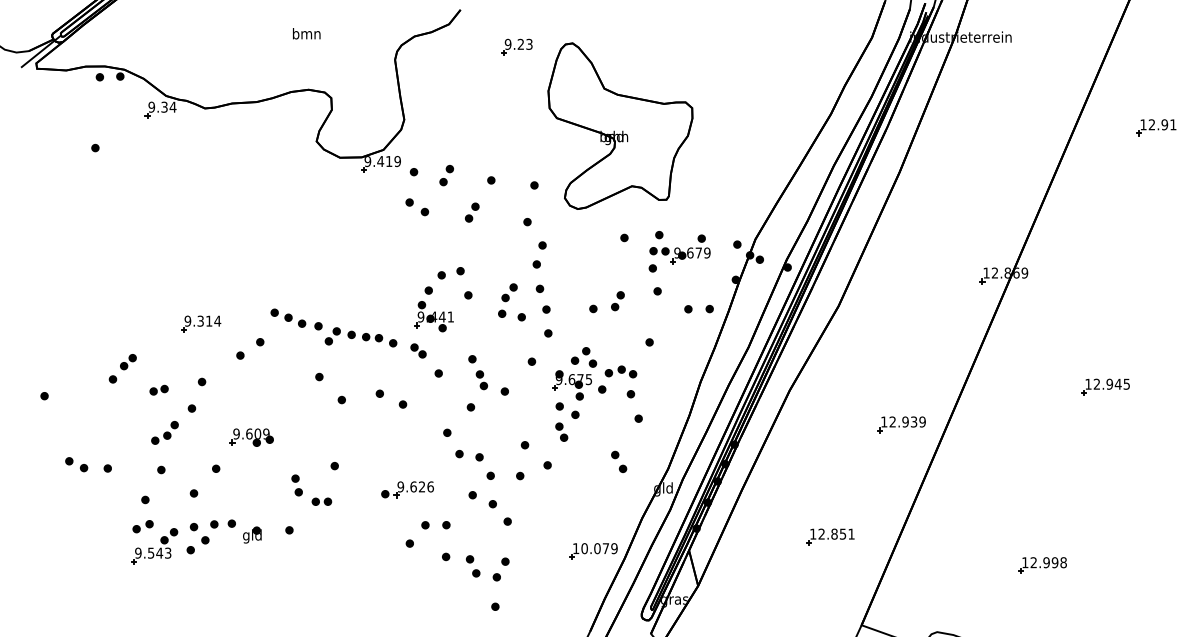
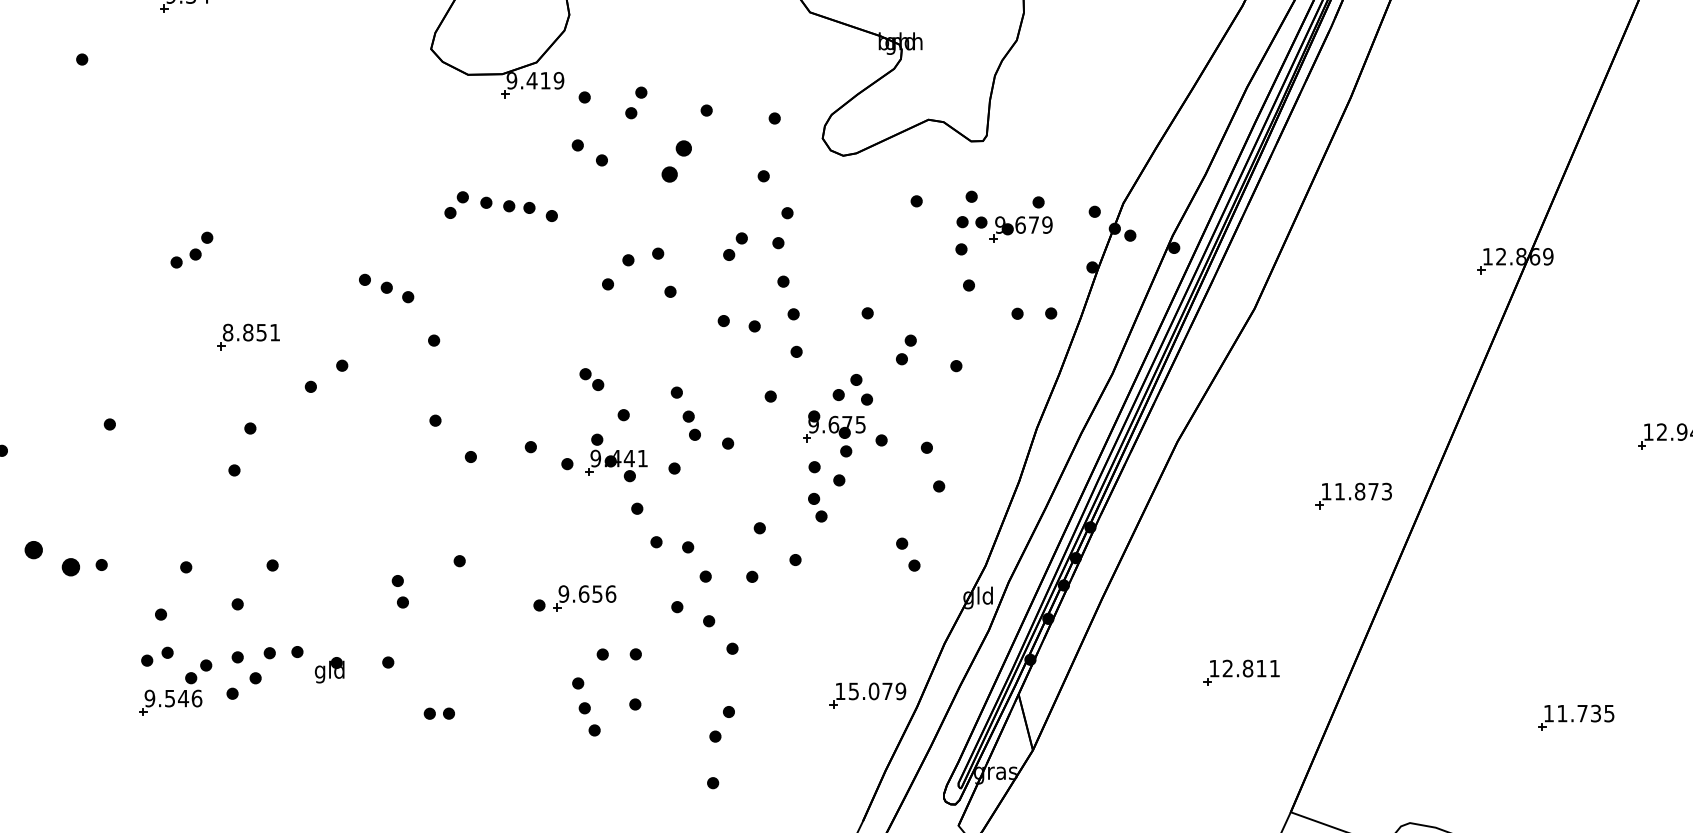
part: (471, 212) -> (675, 161), size x1.4
part: (509, 292) -> (735, 246), moved
part: (617, 301) -> (905, 350), moved
part: (433, 316) -> (615, 457), moved
part: (288, 317) -> (386, 287), moved
text: (202, 320) -> (251, 331), 9.314 -> 8.851
part: (360, 337) -> (500, 206), moved
part: (128, 362) -> (134, 397), removed
part: (620, 371) -> (910, 411), removed
part: (158, 389) -> (181, 440), removed
text: (907, 421) -> (1363, 490), 12.939 -> 11.873
part: (164, 432) -> (191, 249), moved
part: (251, 437) -> (328, 516), removed
part: (76, 464) -> (52, 558), size x1.6
text: (422, 486) -> (598, 593), 9.626 -> 9.656
part: (321, 501) -> (438, 713), moved
text: (842, 533) -> (1260, 667), 12.851 -> 12.811
text: (584, 548) -> (853, 691), 10.079 -> 15.079
text: (168, 552) -> (197, 697), 9.543 -> 9.546
text: (1048, 562) -> (1585, 713), 12.998 -> 11.735
part: (472, 566) -> (588, 719), moved

